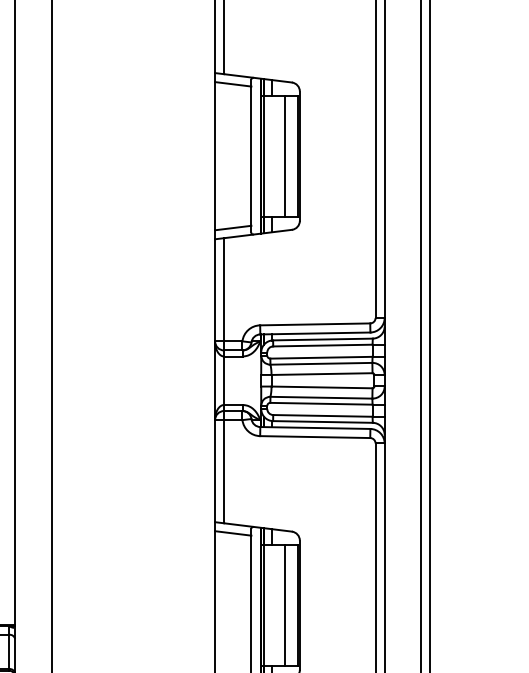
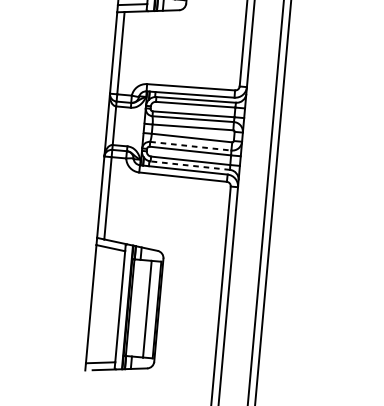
line: (321, 397) -> (190, 146), solid -> dashed
line: (322, 421) -> (189, 165), solid -> dashed

